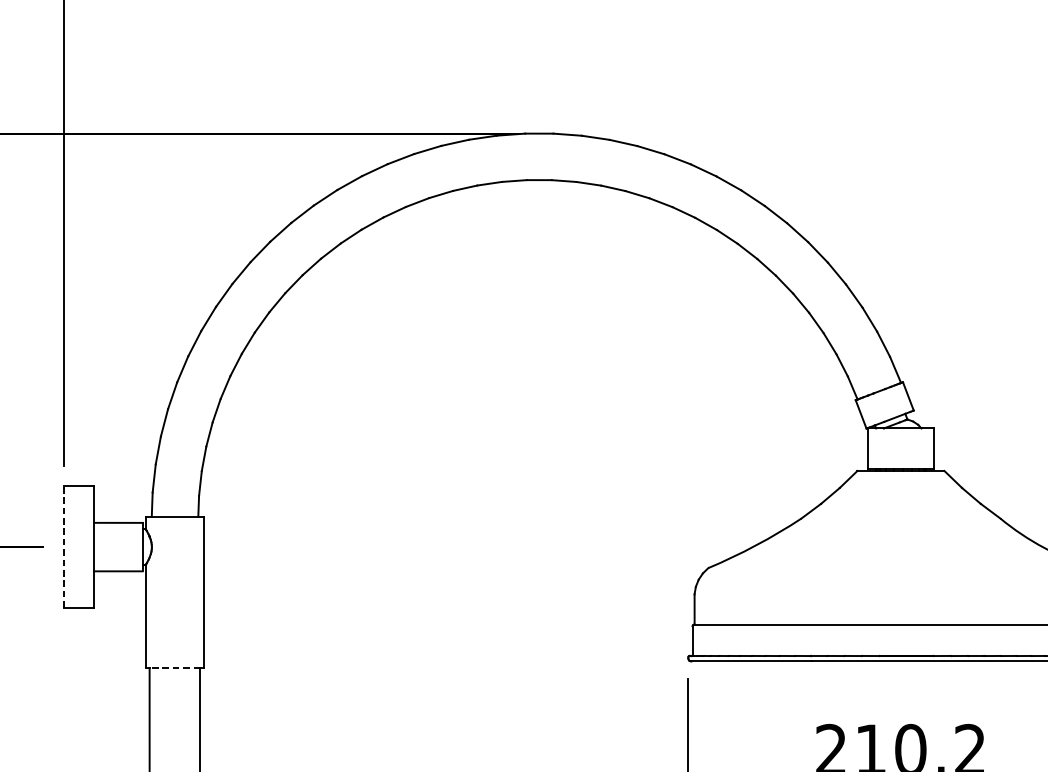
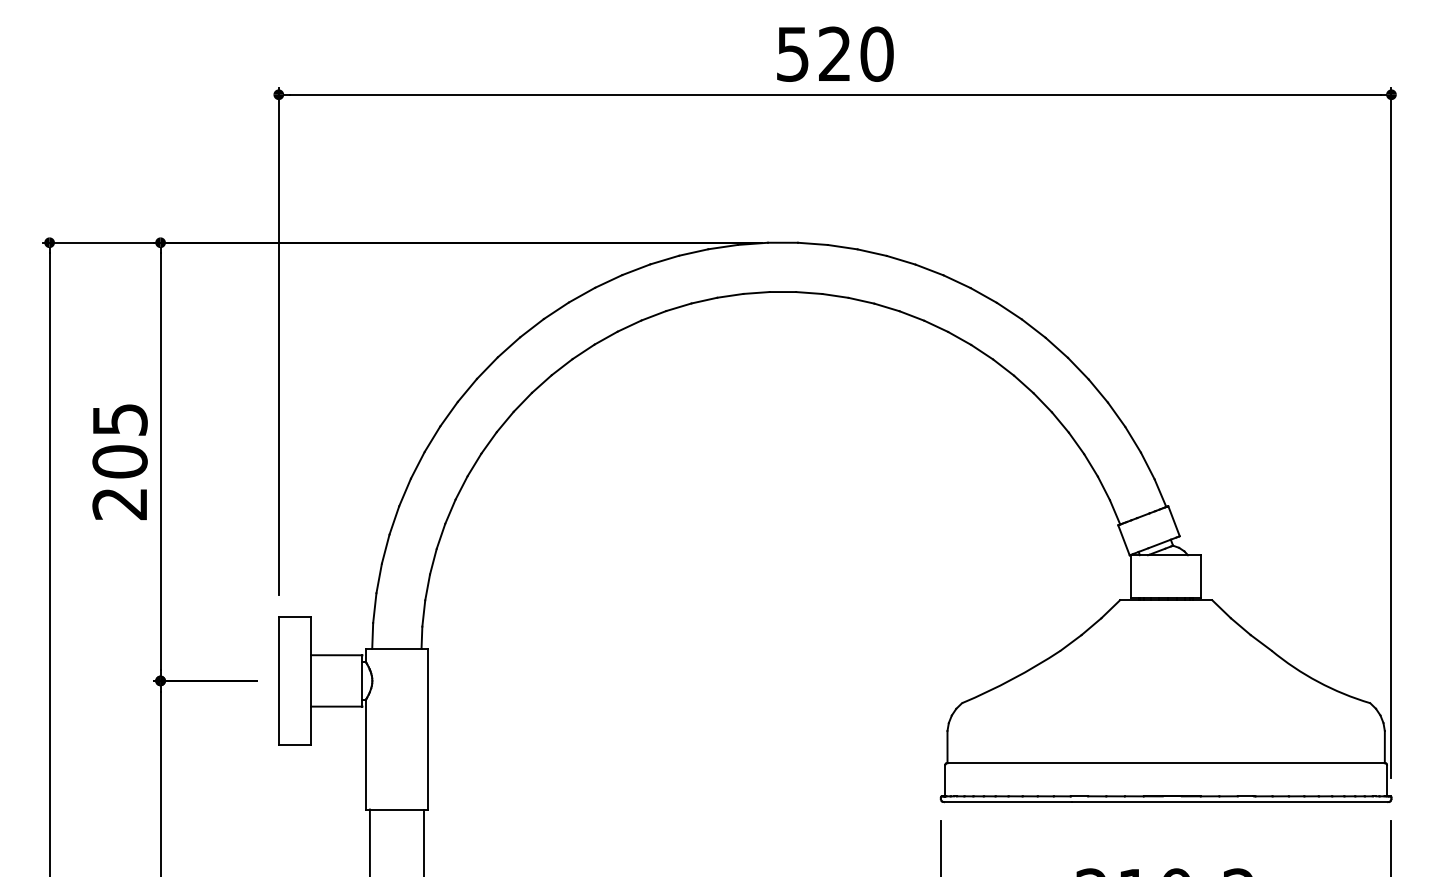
line: (63, 546) -> (278, 680), dashed -> solid
line: (174, 668) -> (396, 809), dashed -> solid

